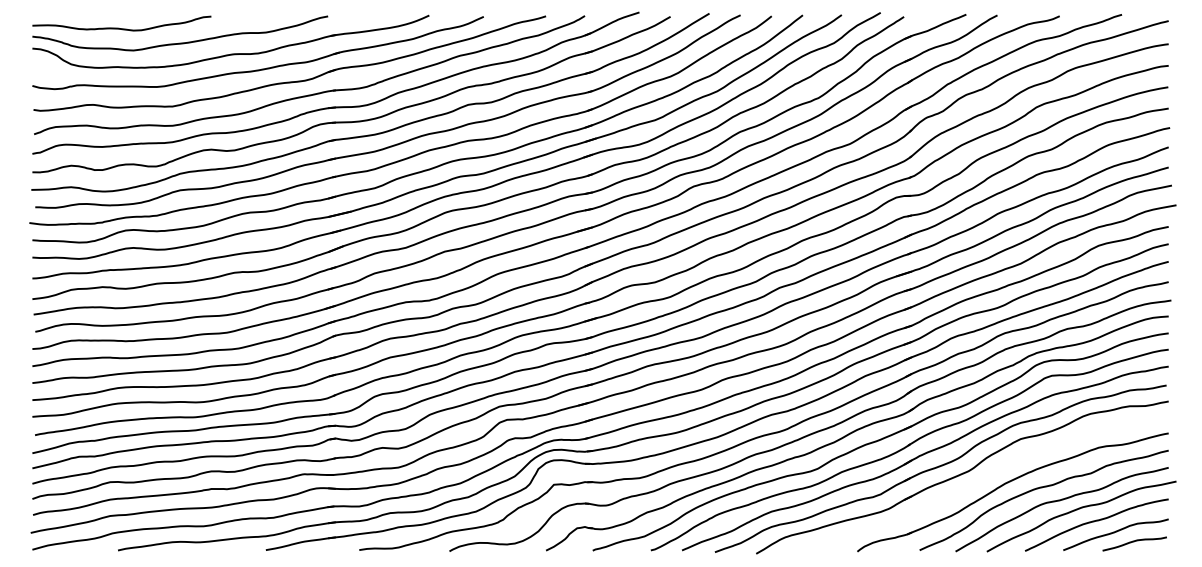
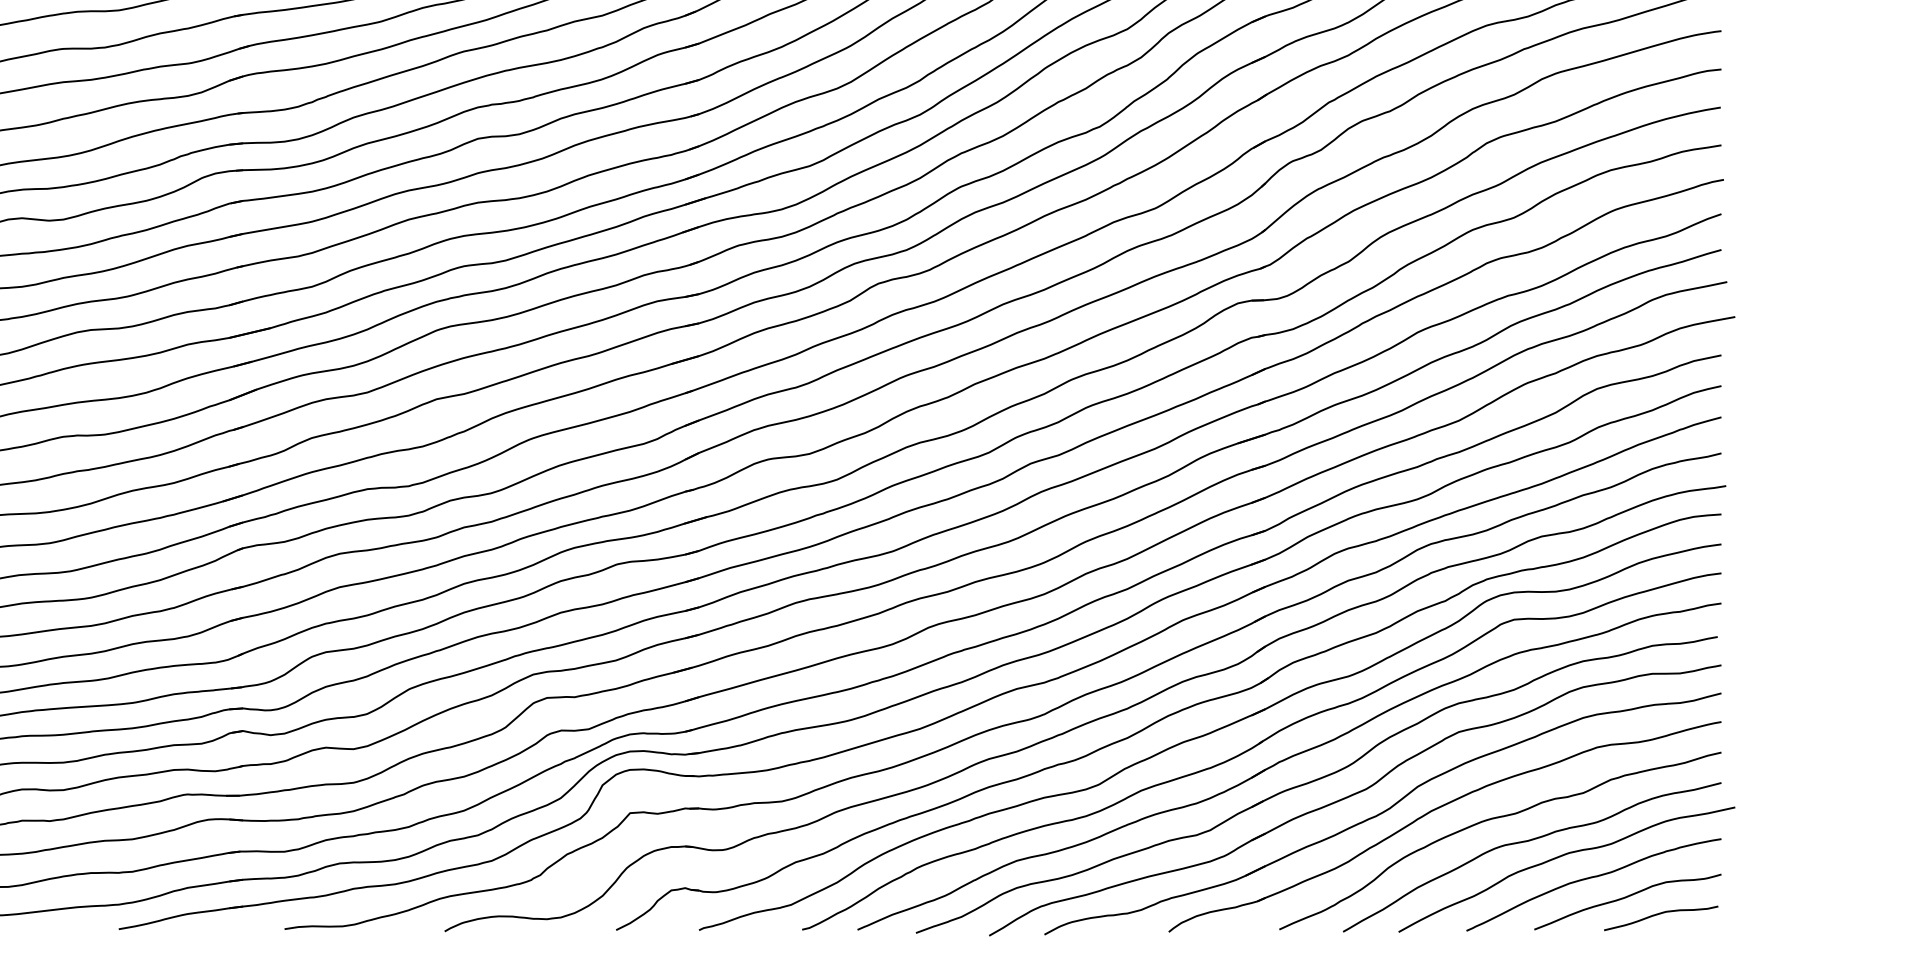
part: (977, 484) -> (1382, 812), added

